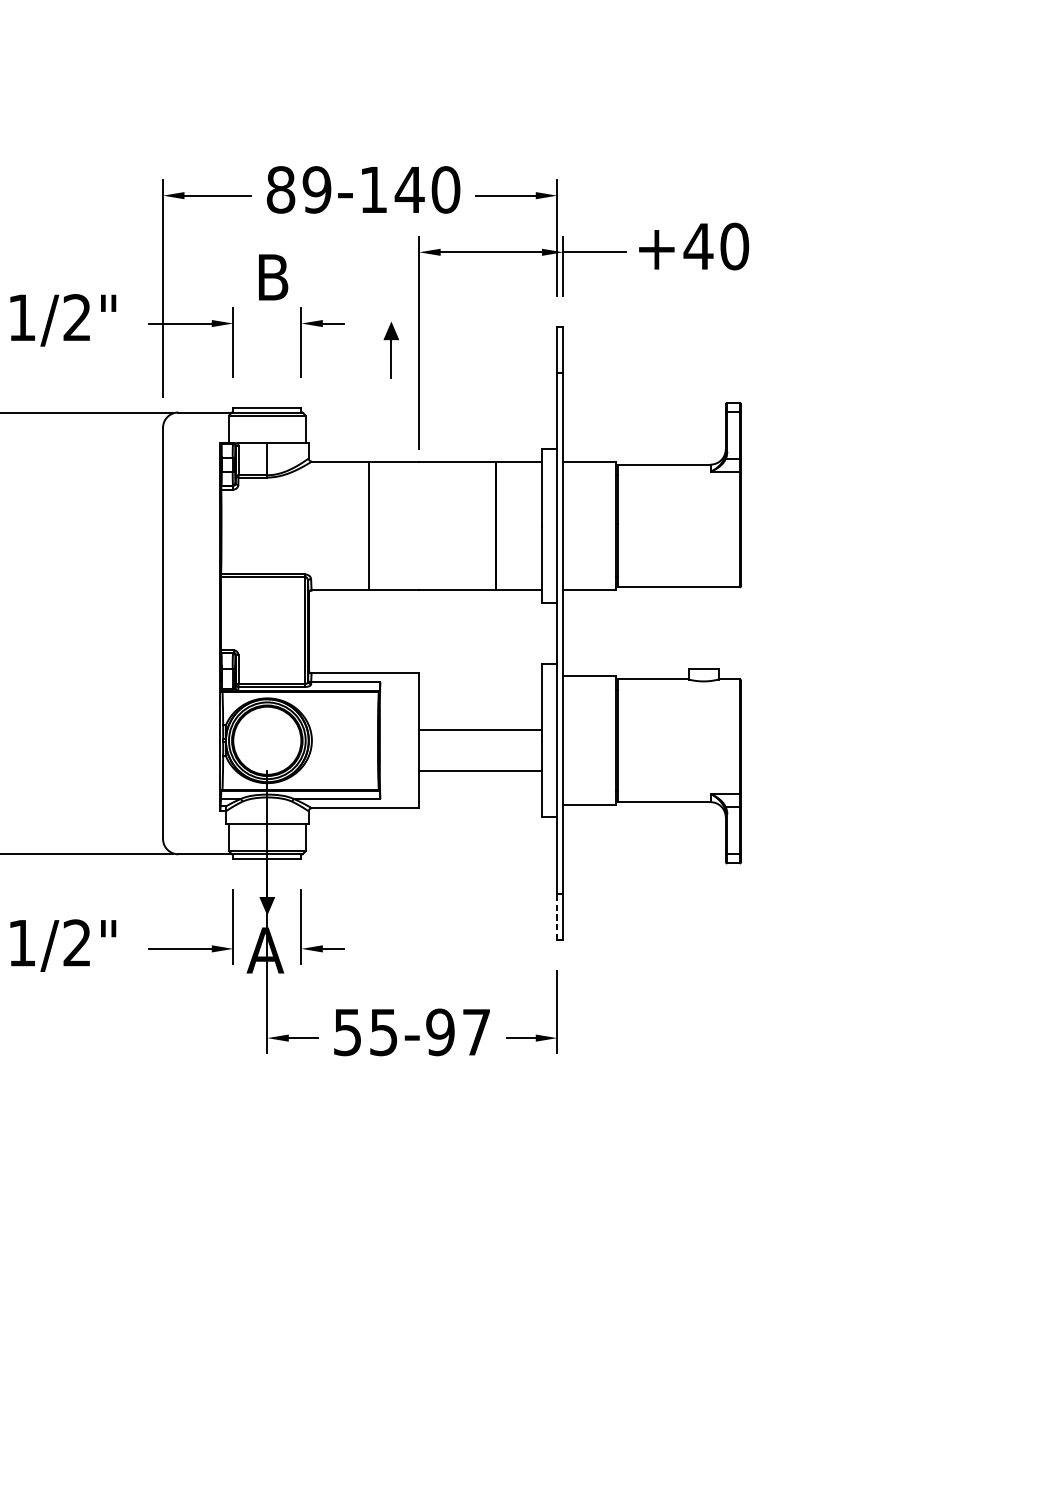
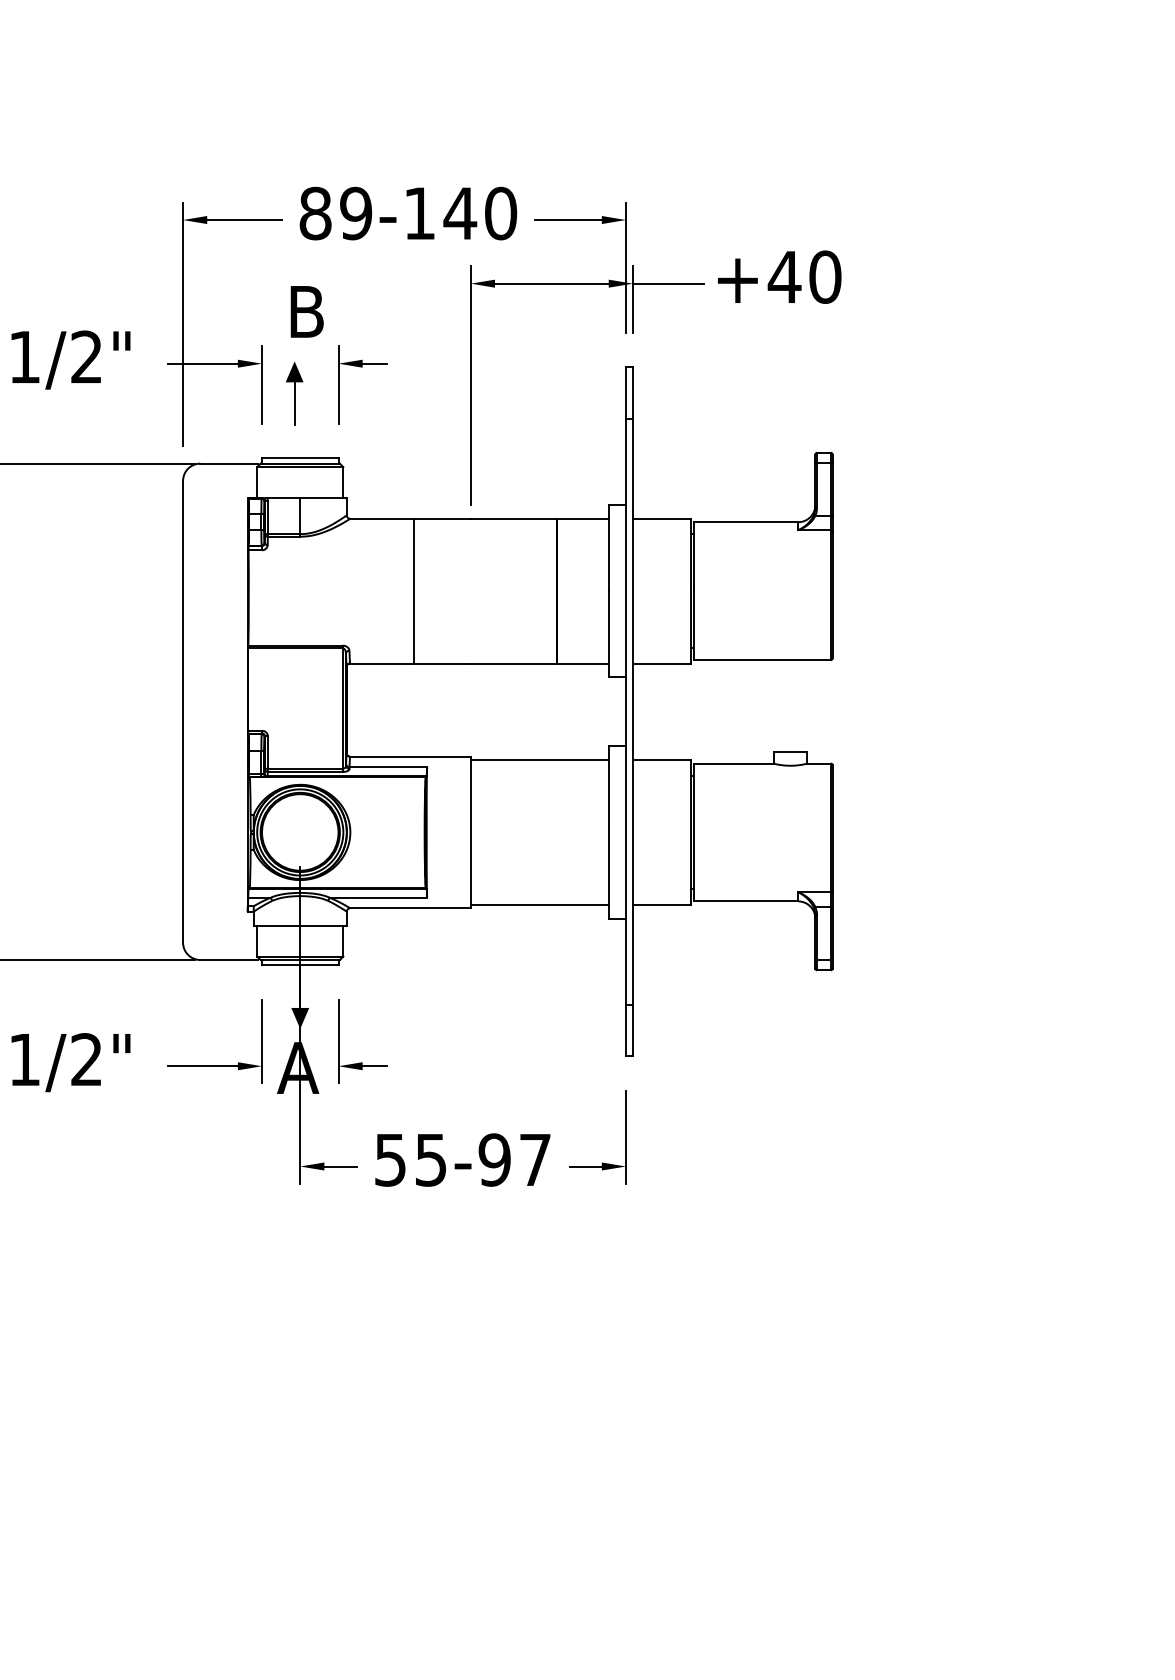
part: (391, 350) -> (294, 393), moved
line: (480, 730) -> (539, 760), moved
line: (480, 771) -> (539, 904), moved
line: (556, 917) -> (625, 1030), dashed -> solid

